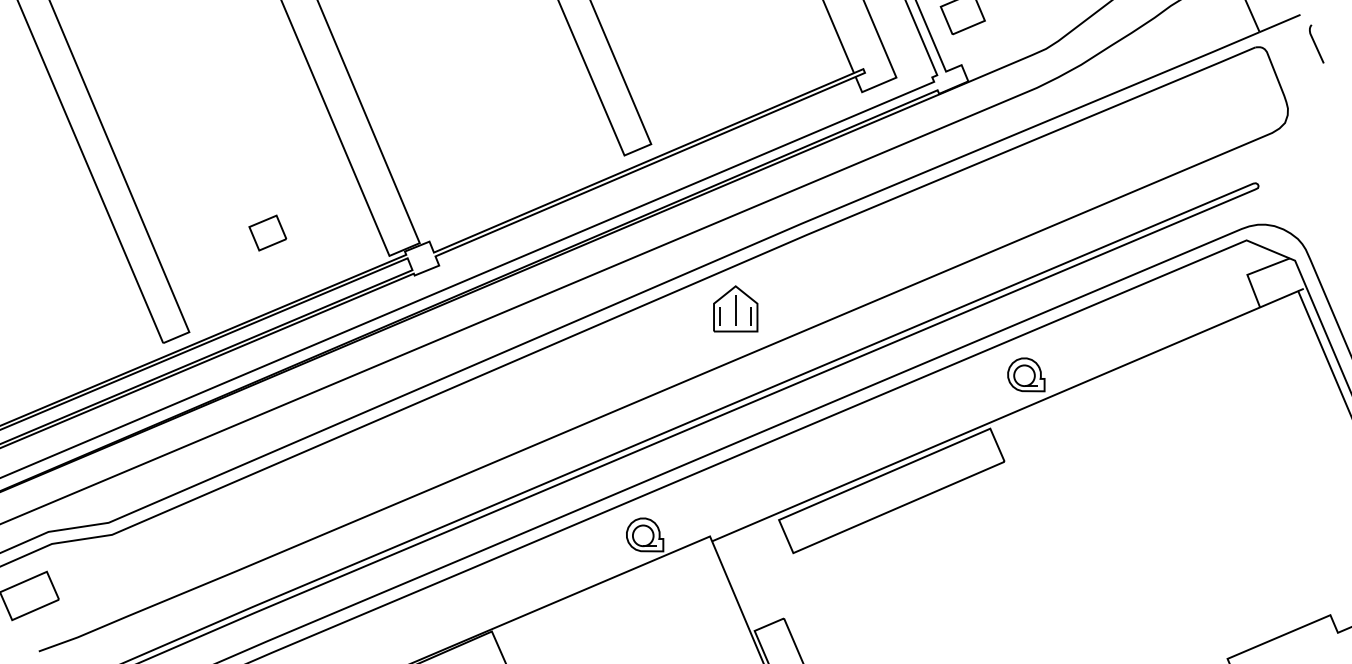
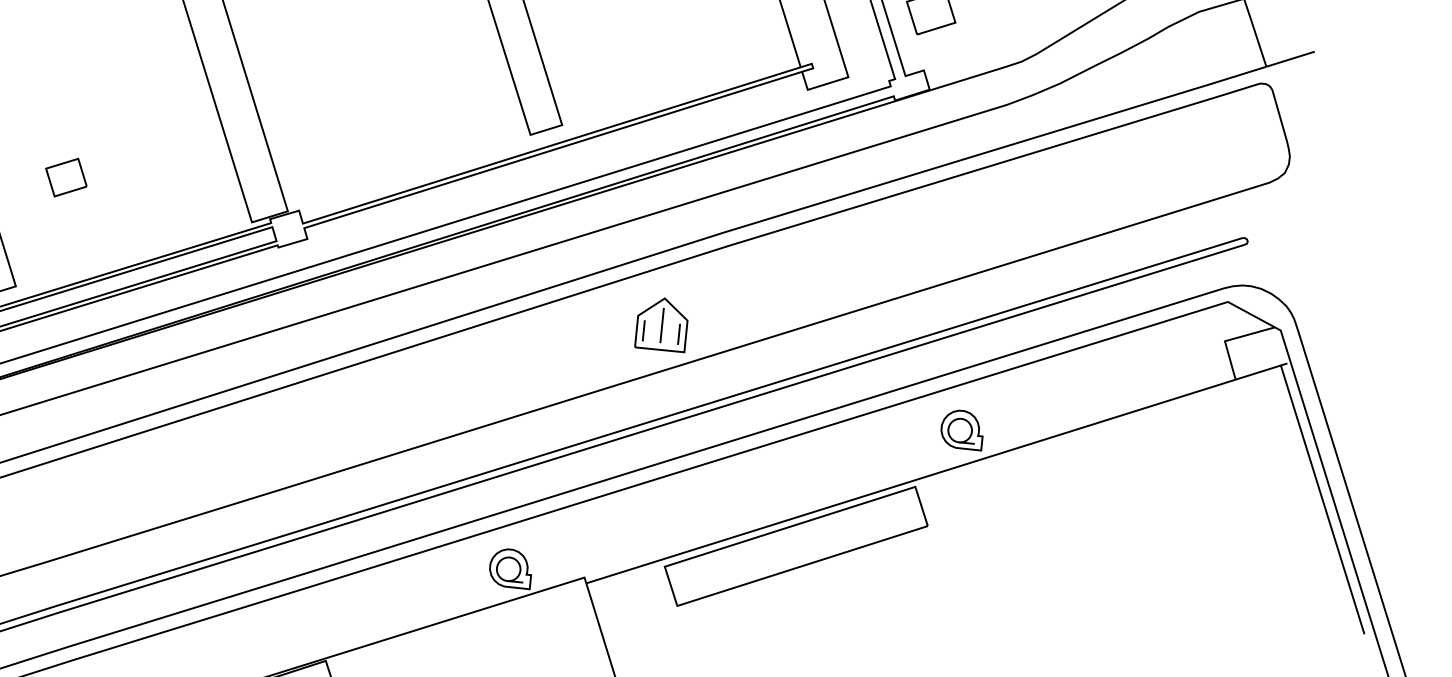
curve: (1315, 43) -> (1328, 85), removed
part: (267, 232) -> (66, 176), moved
part: (735, 308) -> (662, 323), moved

